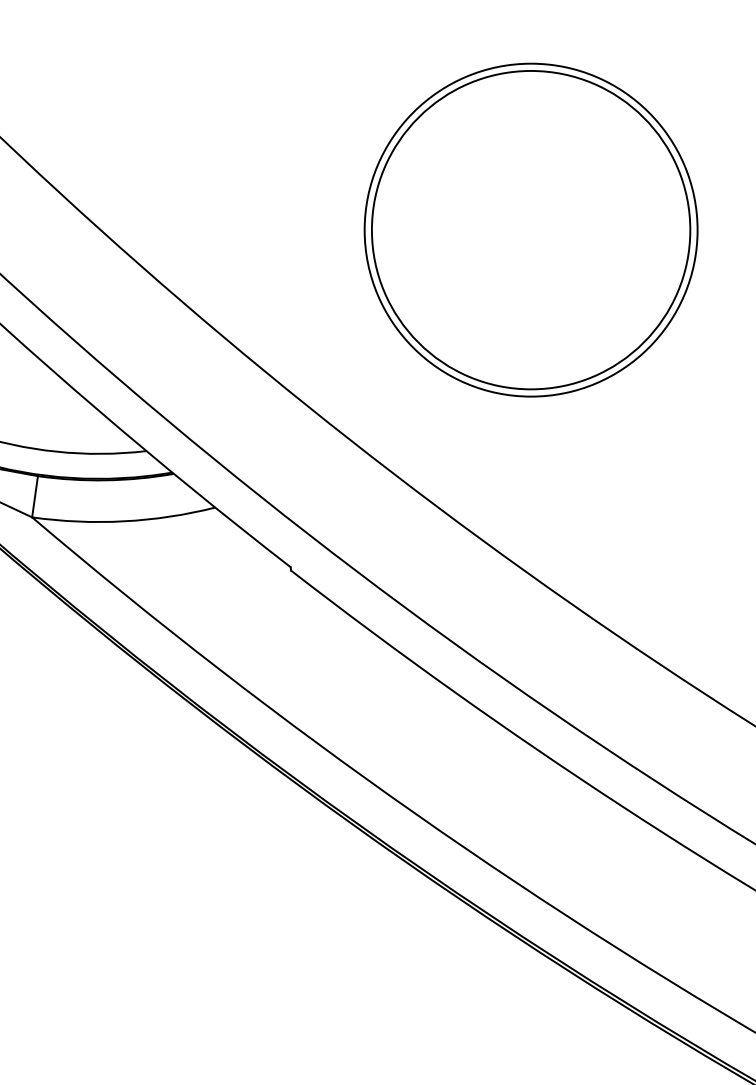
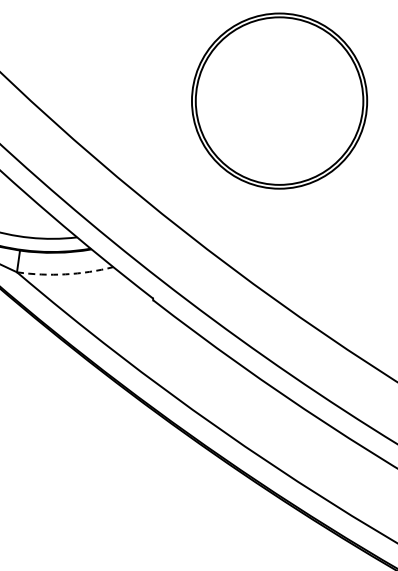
part: (530, 228) -> (279, 100), moved
arc: (124, 521) -> (65, 274), solid -> dashed

